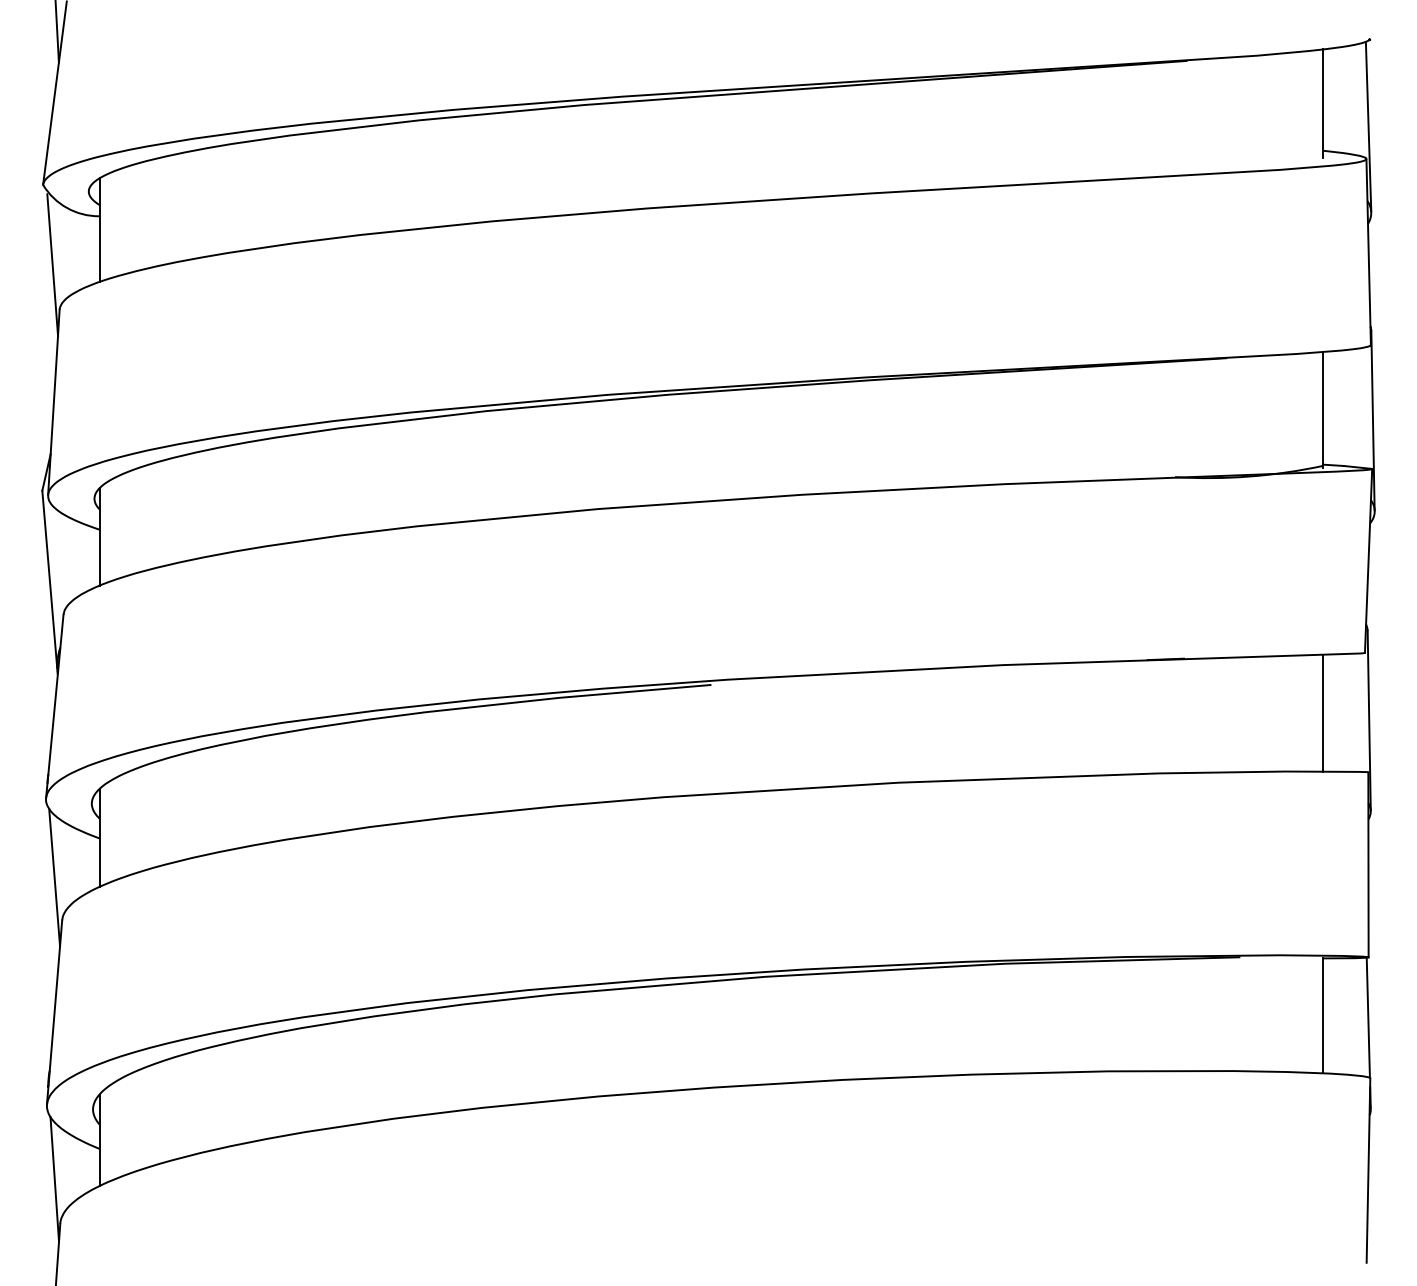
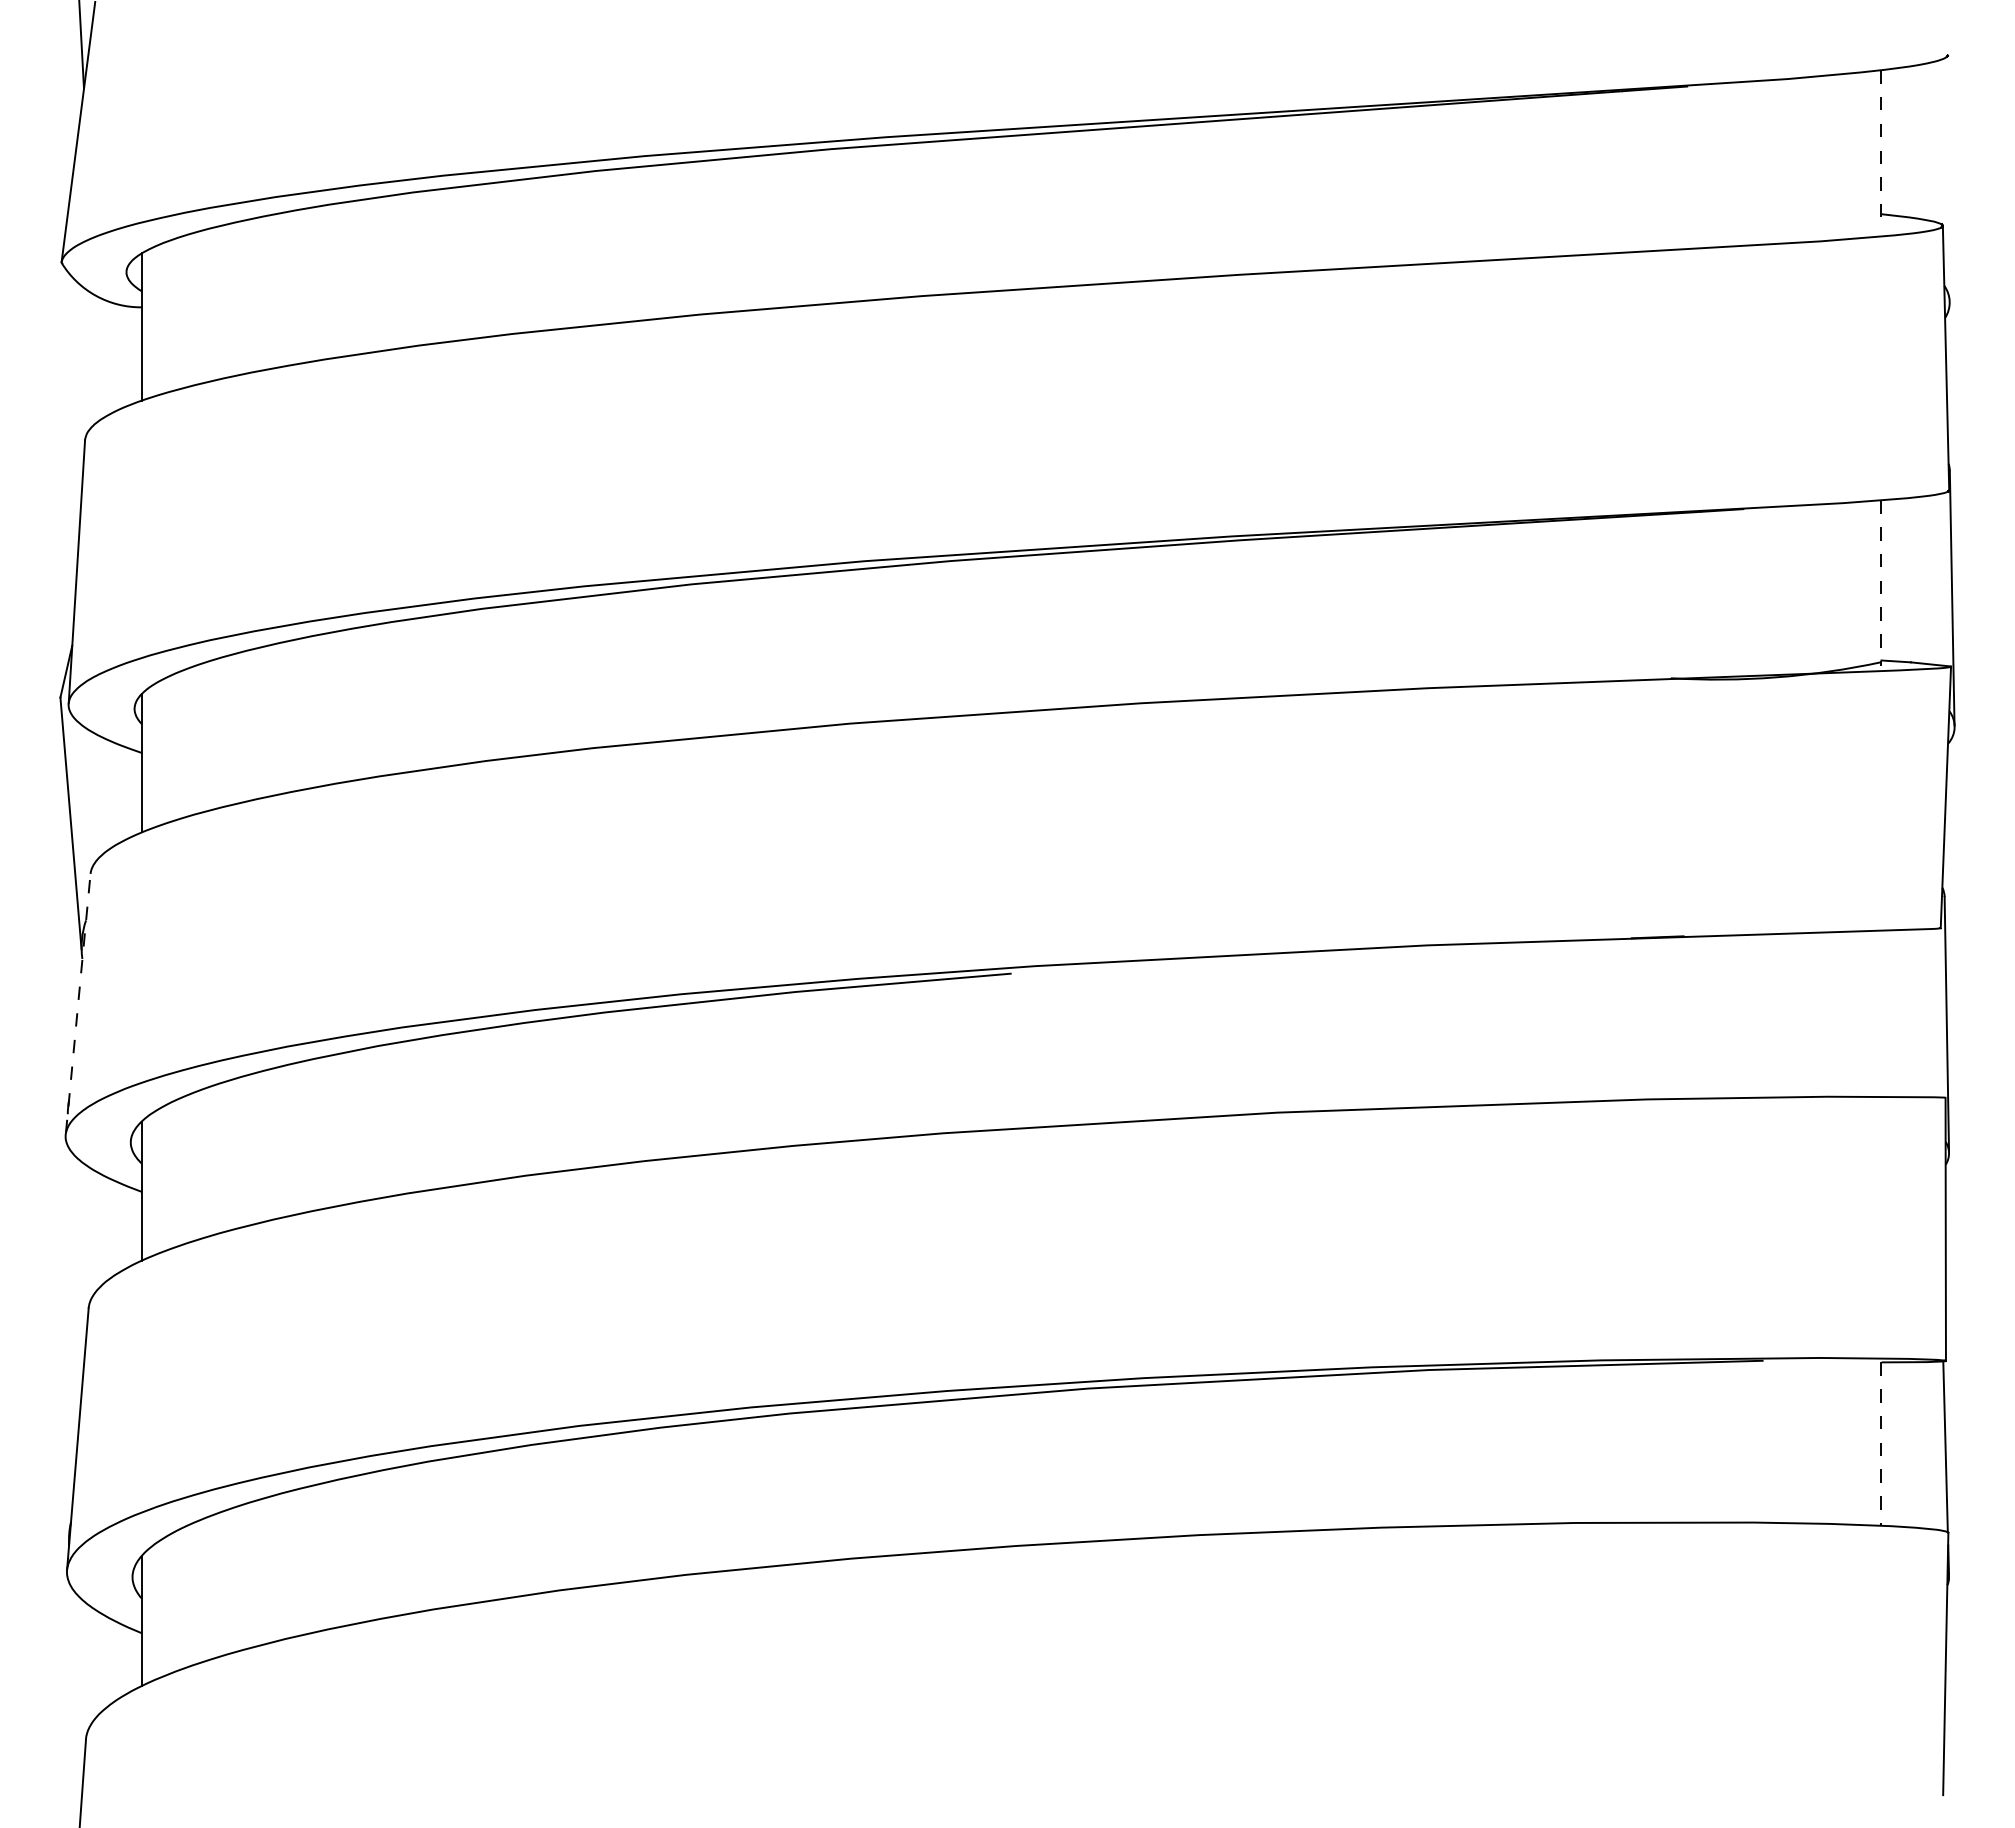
line: (1323, 104) -> (1881, 148), solid -> dashed
line: (1368, 126) -> (1945, 179), removed
line: (52, 264) -> (74, 376), removed
line: (1323, 410) -> (1881, 583), solid -> dashed
line: (55, 705) -> (78, 1003), solid -> dashed
line: (1323, 712) -> (1881, 1013), removed
line: (54, 877) -> (77, 1247), removed
line: (1323, 1016) -> (1881, 1444), solid -> dashed
line: (55, 1179) -> (78, 1676), removed

